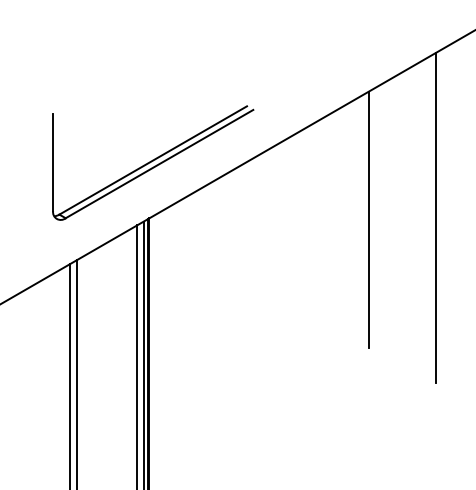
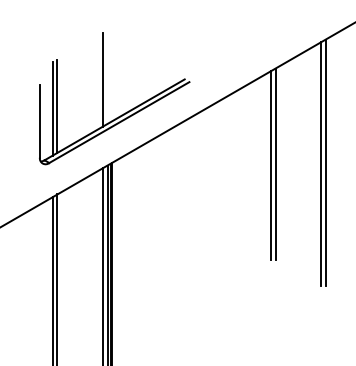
line: (137, 106) -> (102, 79), added
line: (76, 141) -> (57, 105), added
line: (70, 145) -> (52, 108), added
line: (429, 219) -> (321, 163), added
line: (362, 221) -> (270, 165), added

